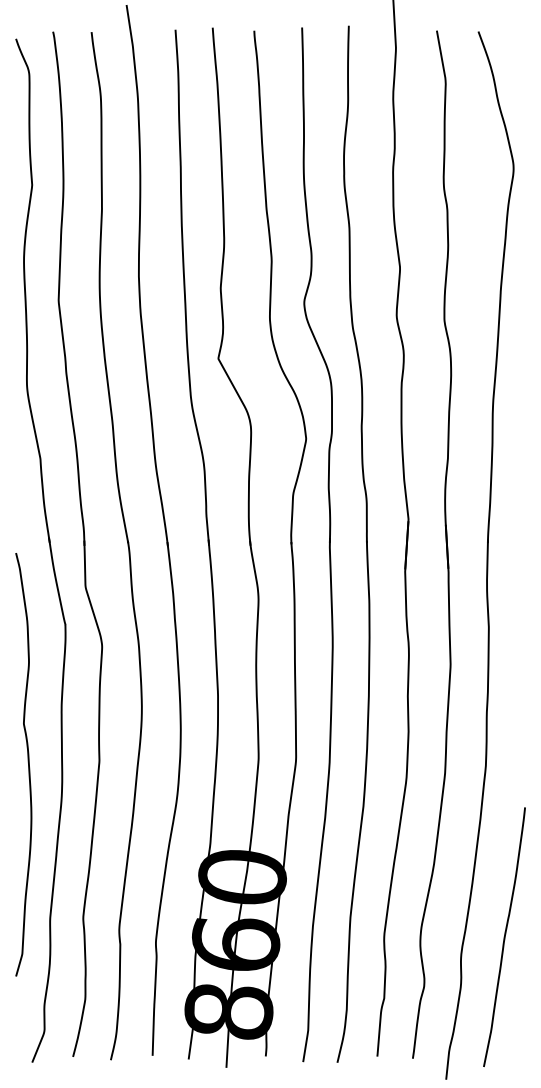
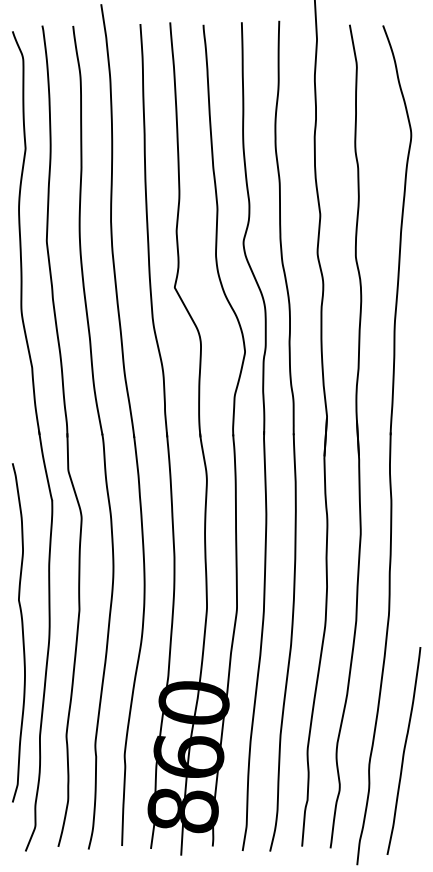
curve: (27, 762) -> (21, 631), moved

